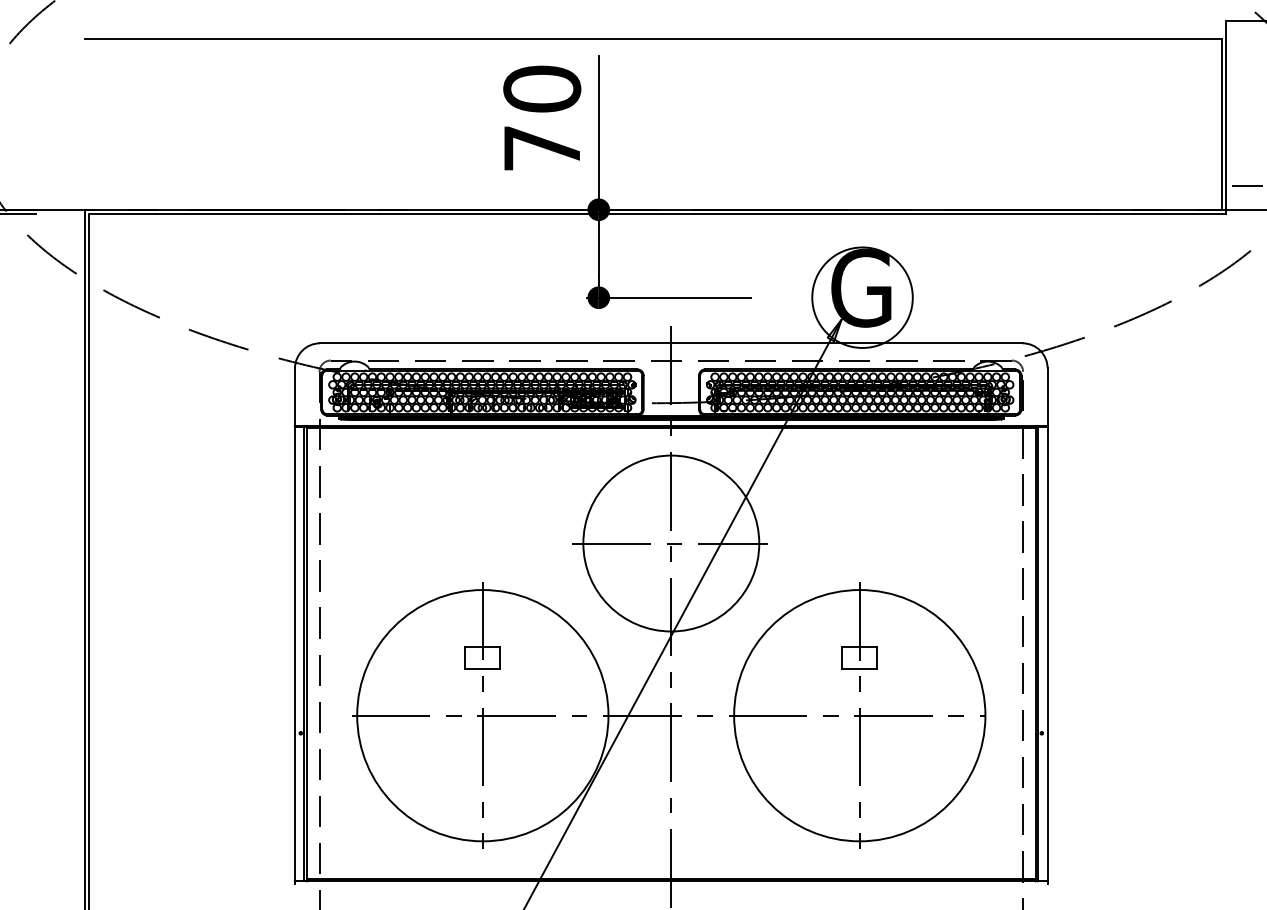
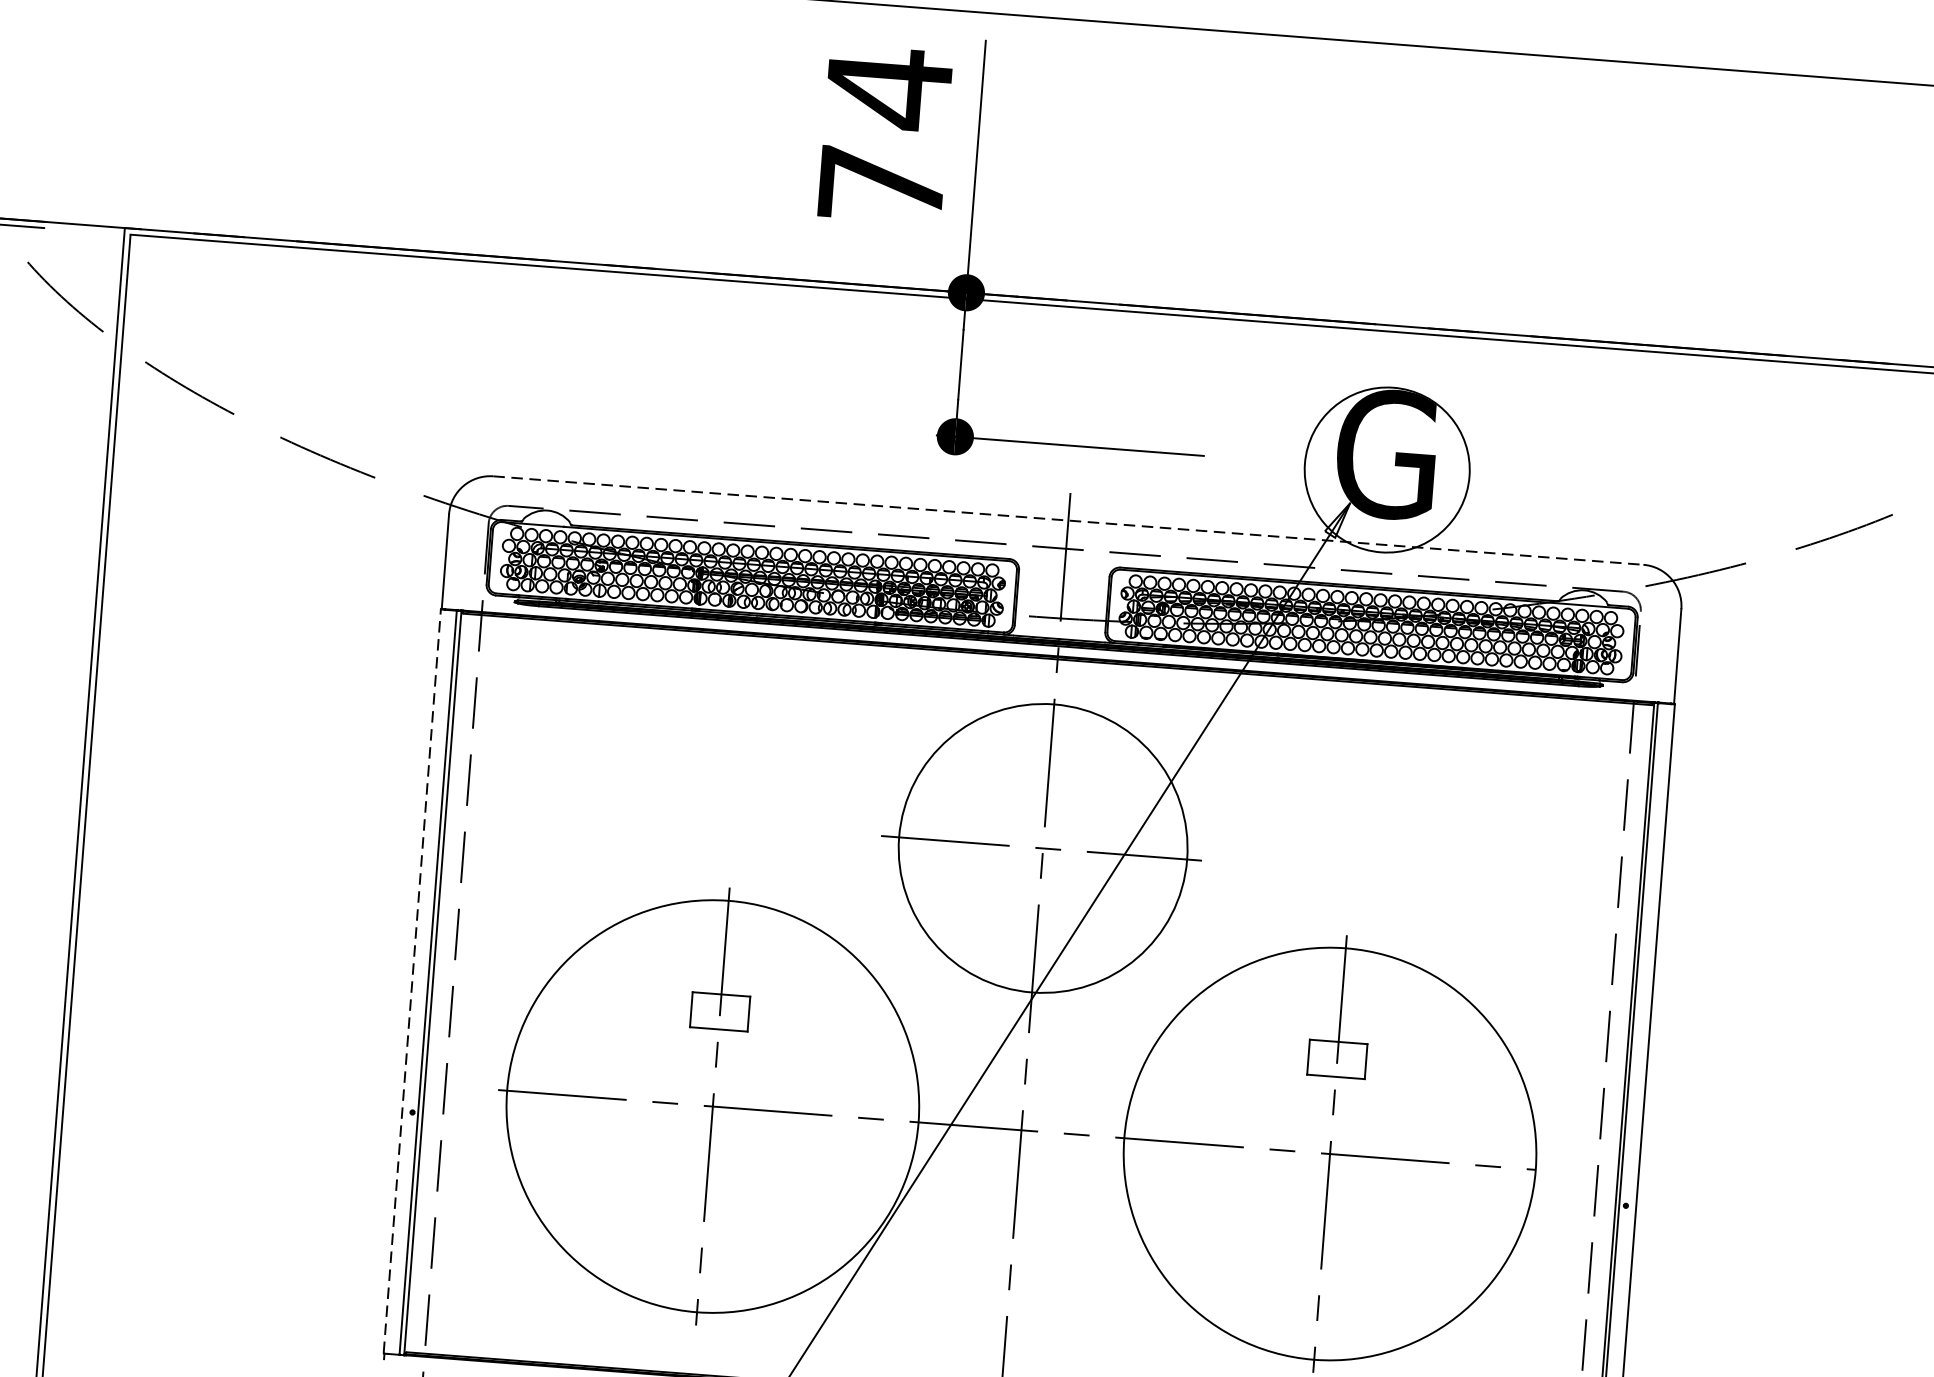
text: (542, 89) -> (889, 88), 70 -> 74
line: (671, 343) -> (1068, 520), solid -> dashed
line: (294, 653) -> (412, 981), solid -> dashed

